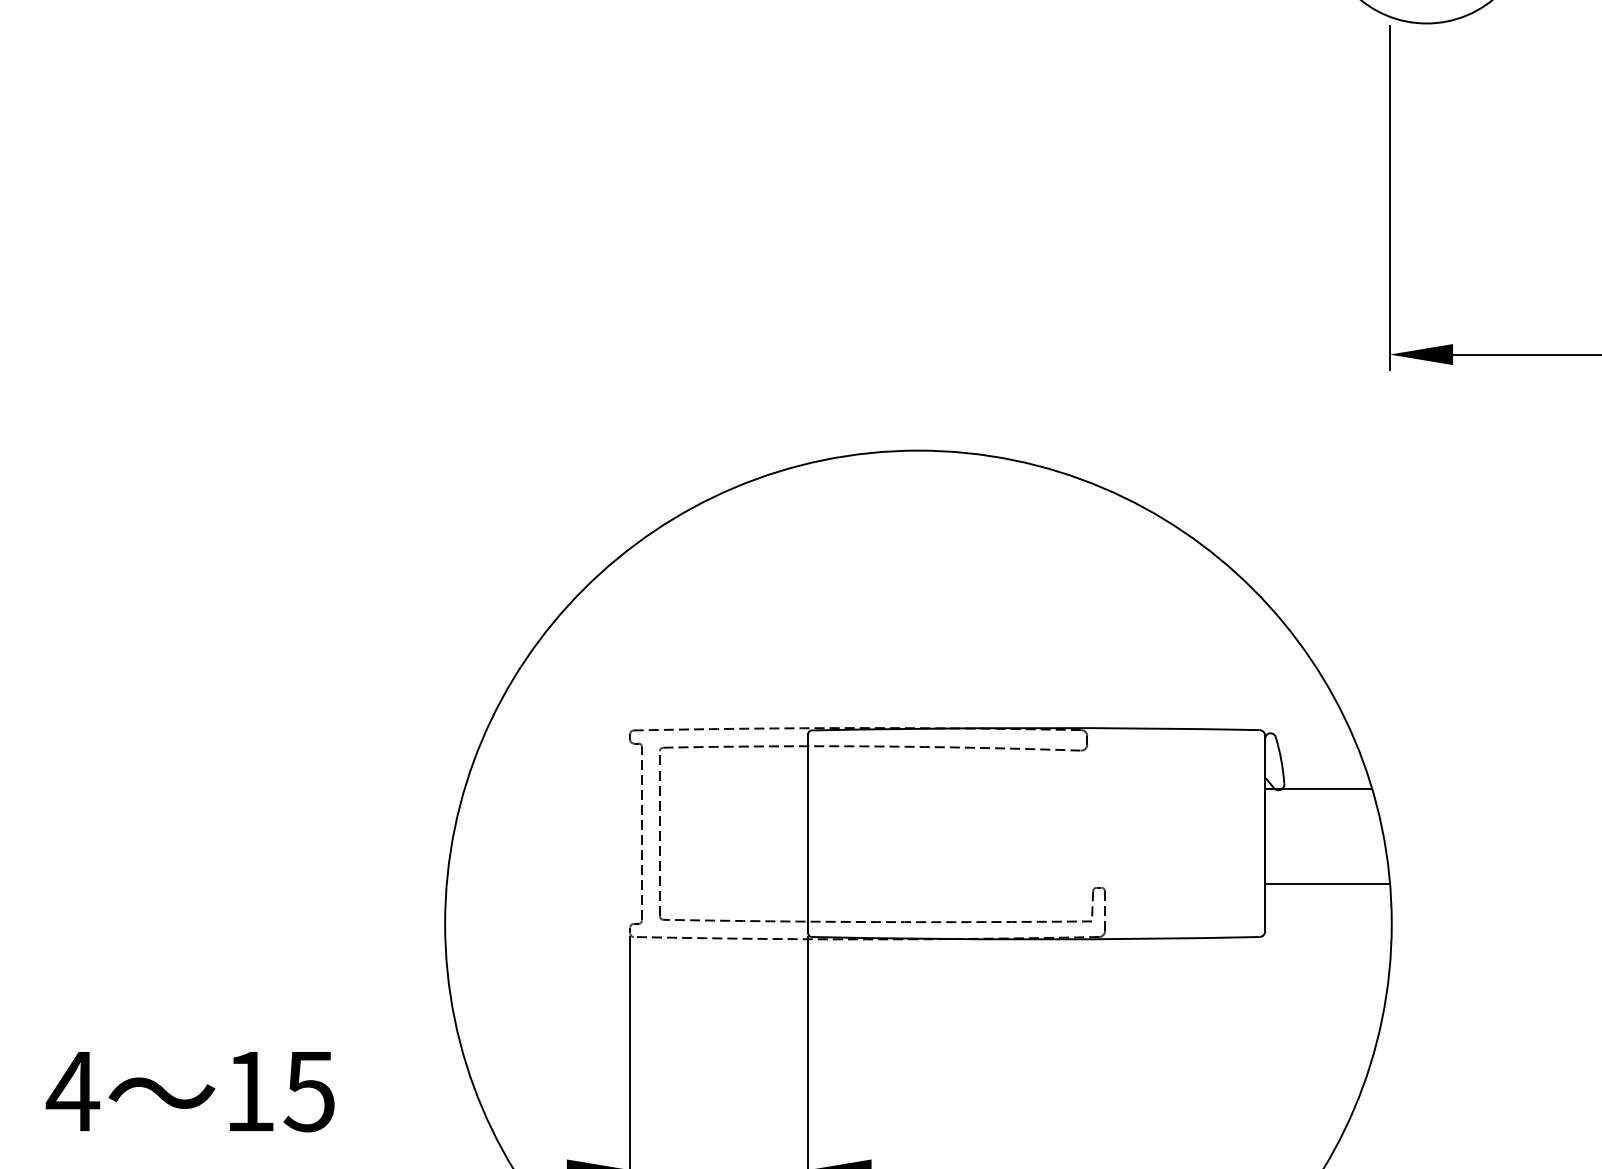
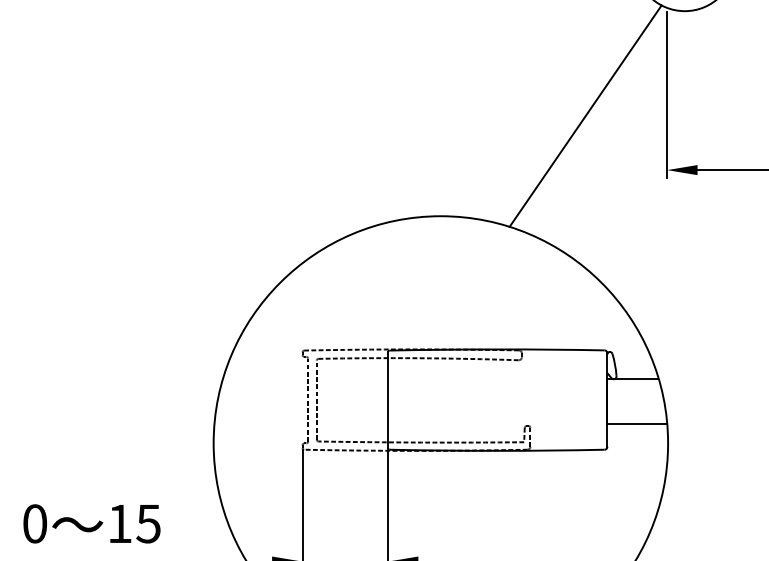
line: (1219, 240) -> (585, 115), added
text: (71, 1090) -> (34, 523), 4 -> 0

